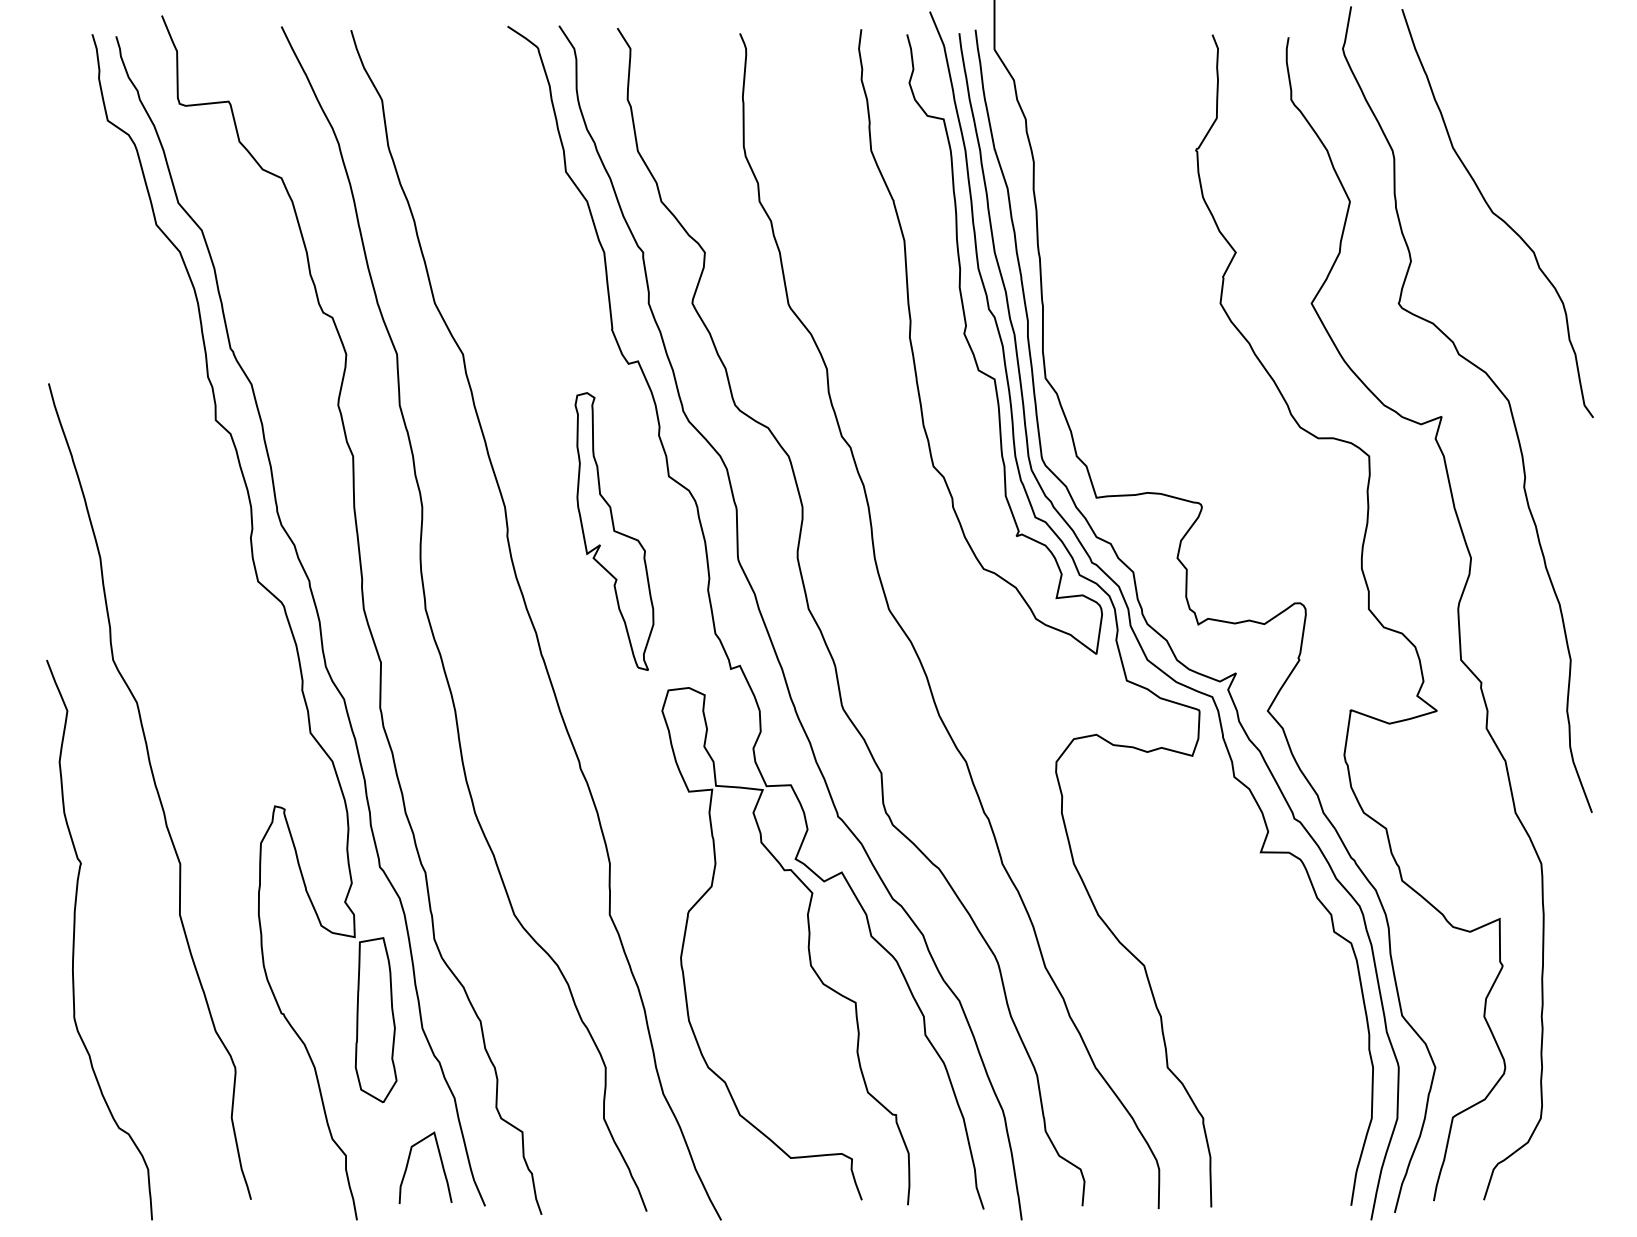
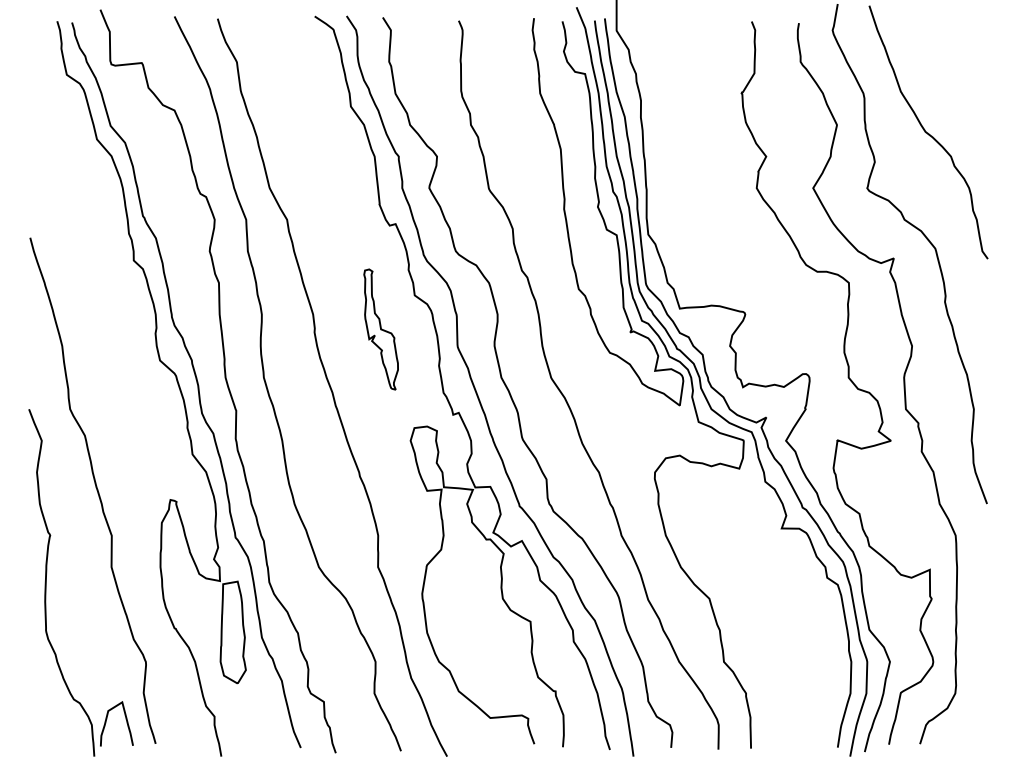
part: (615, 531) -> (381, 329), size x0.7
curve: (410, 1160) -> (107, 719), moved

